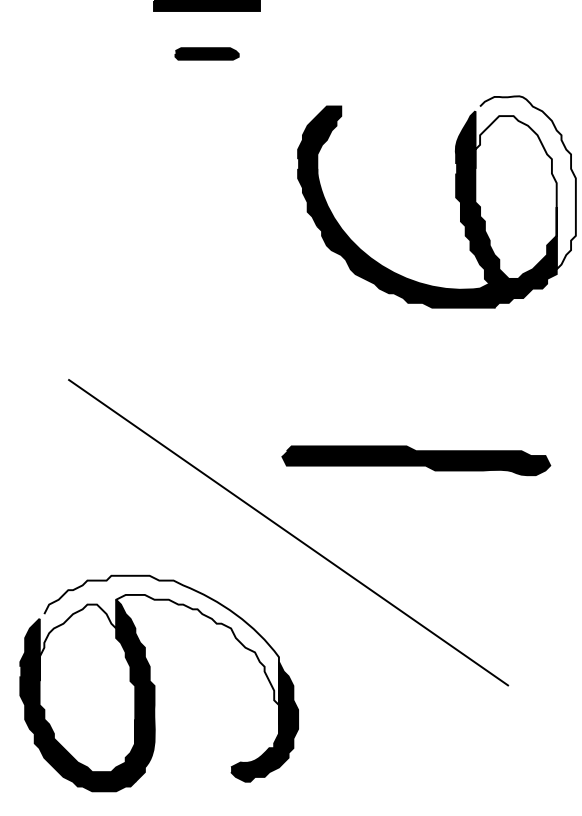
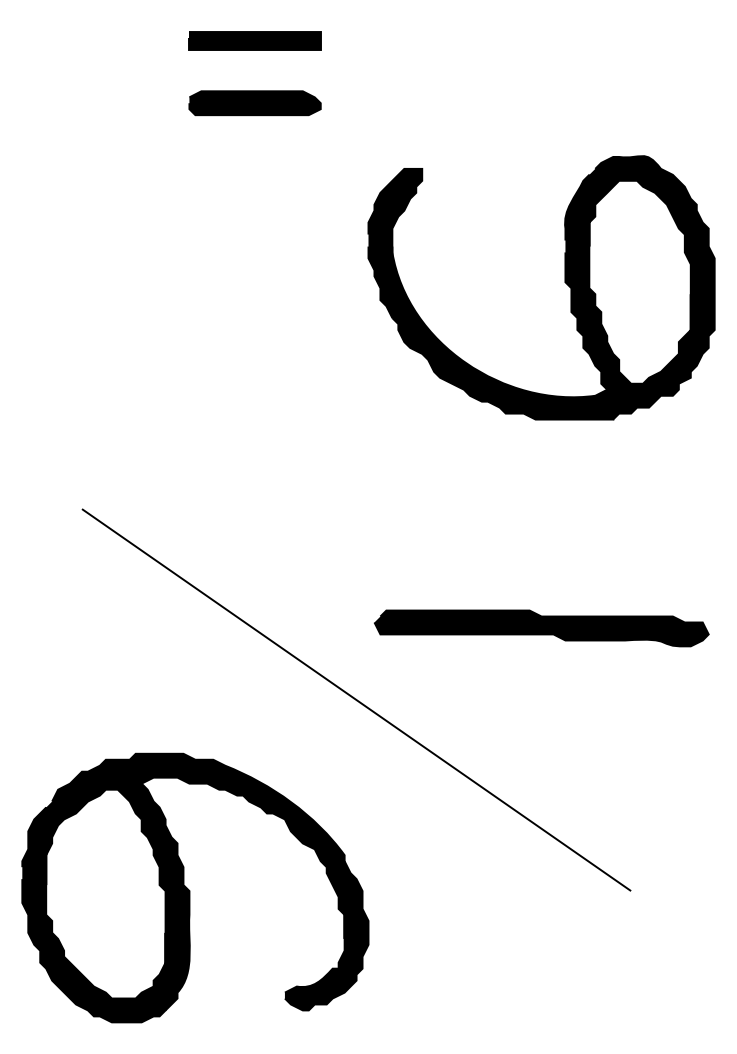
part: (206, 54) -> (254, 103), size x1.67
fill: (525, 182) -> (651, 263), added
part: (416, 460) -> (541, 628), moved
fill: (159, 649) -> (195, 845), added

